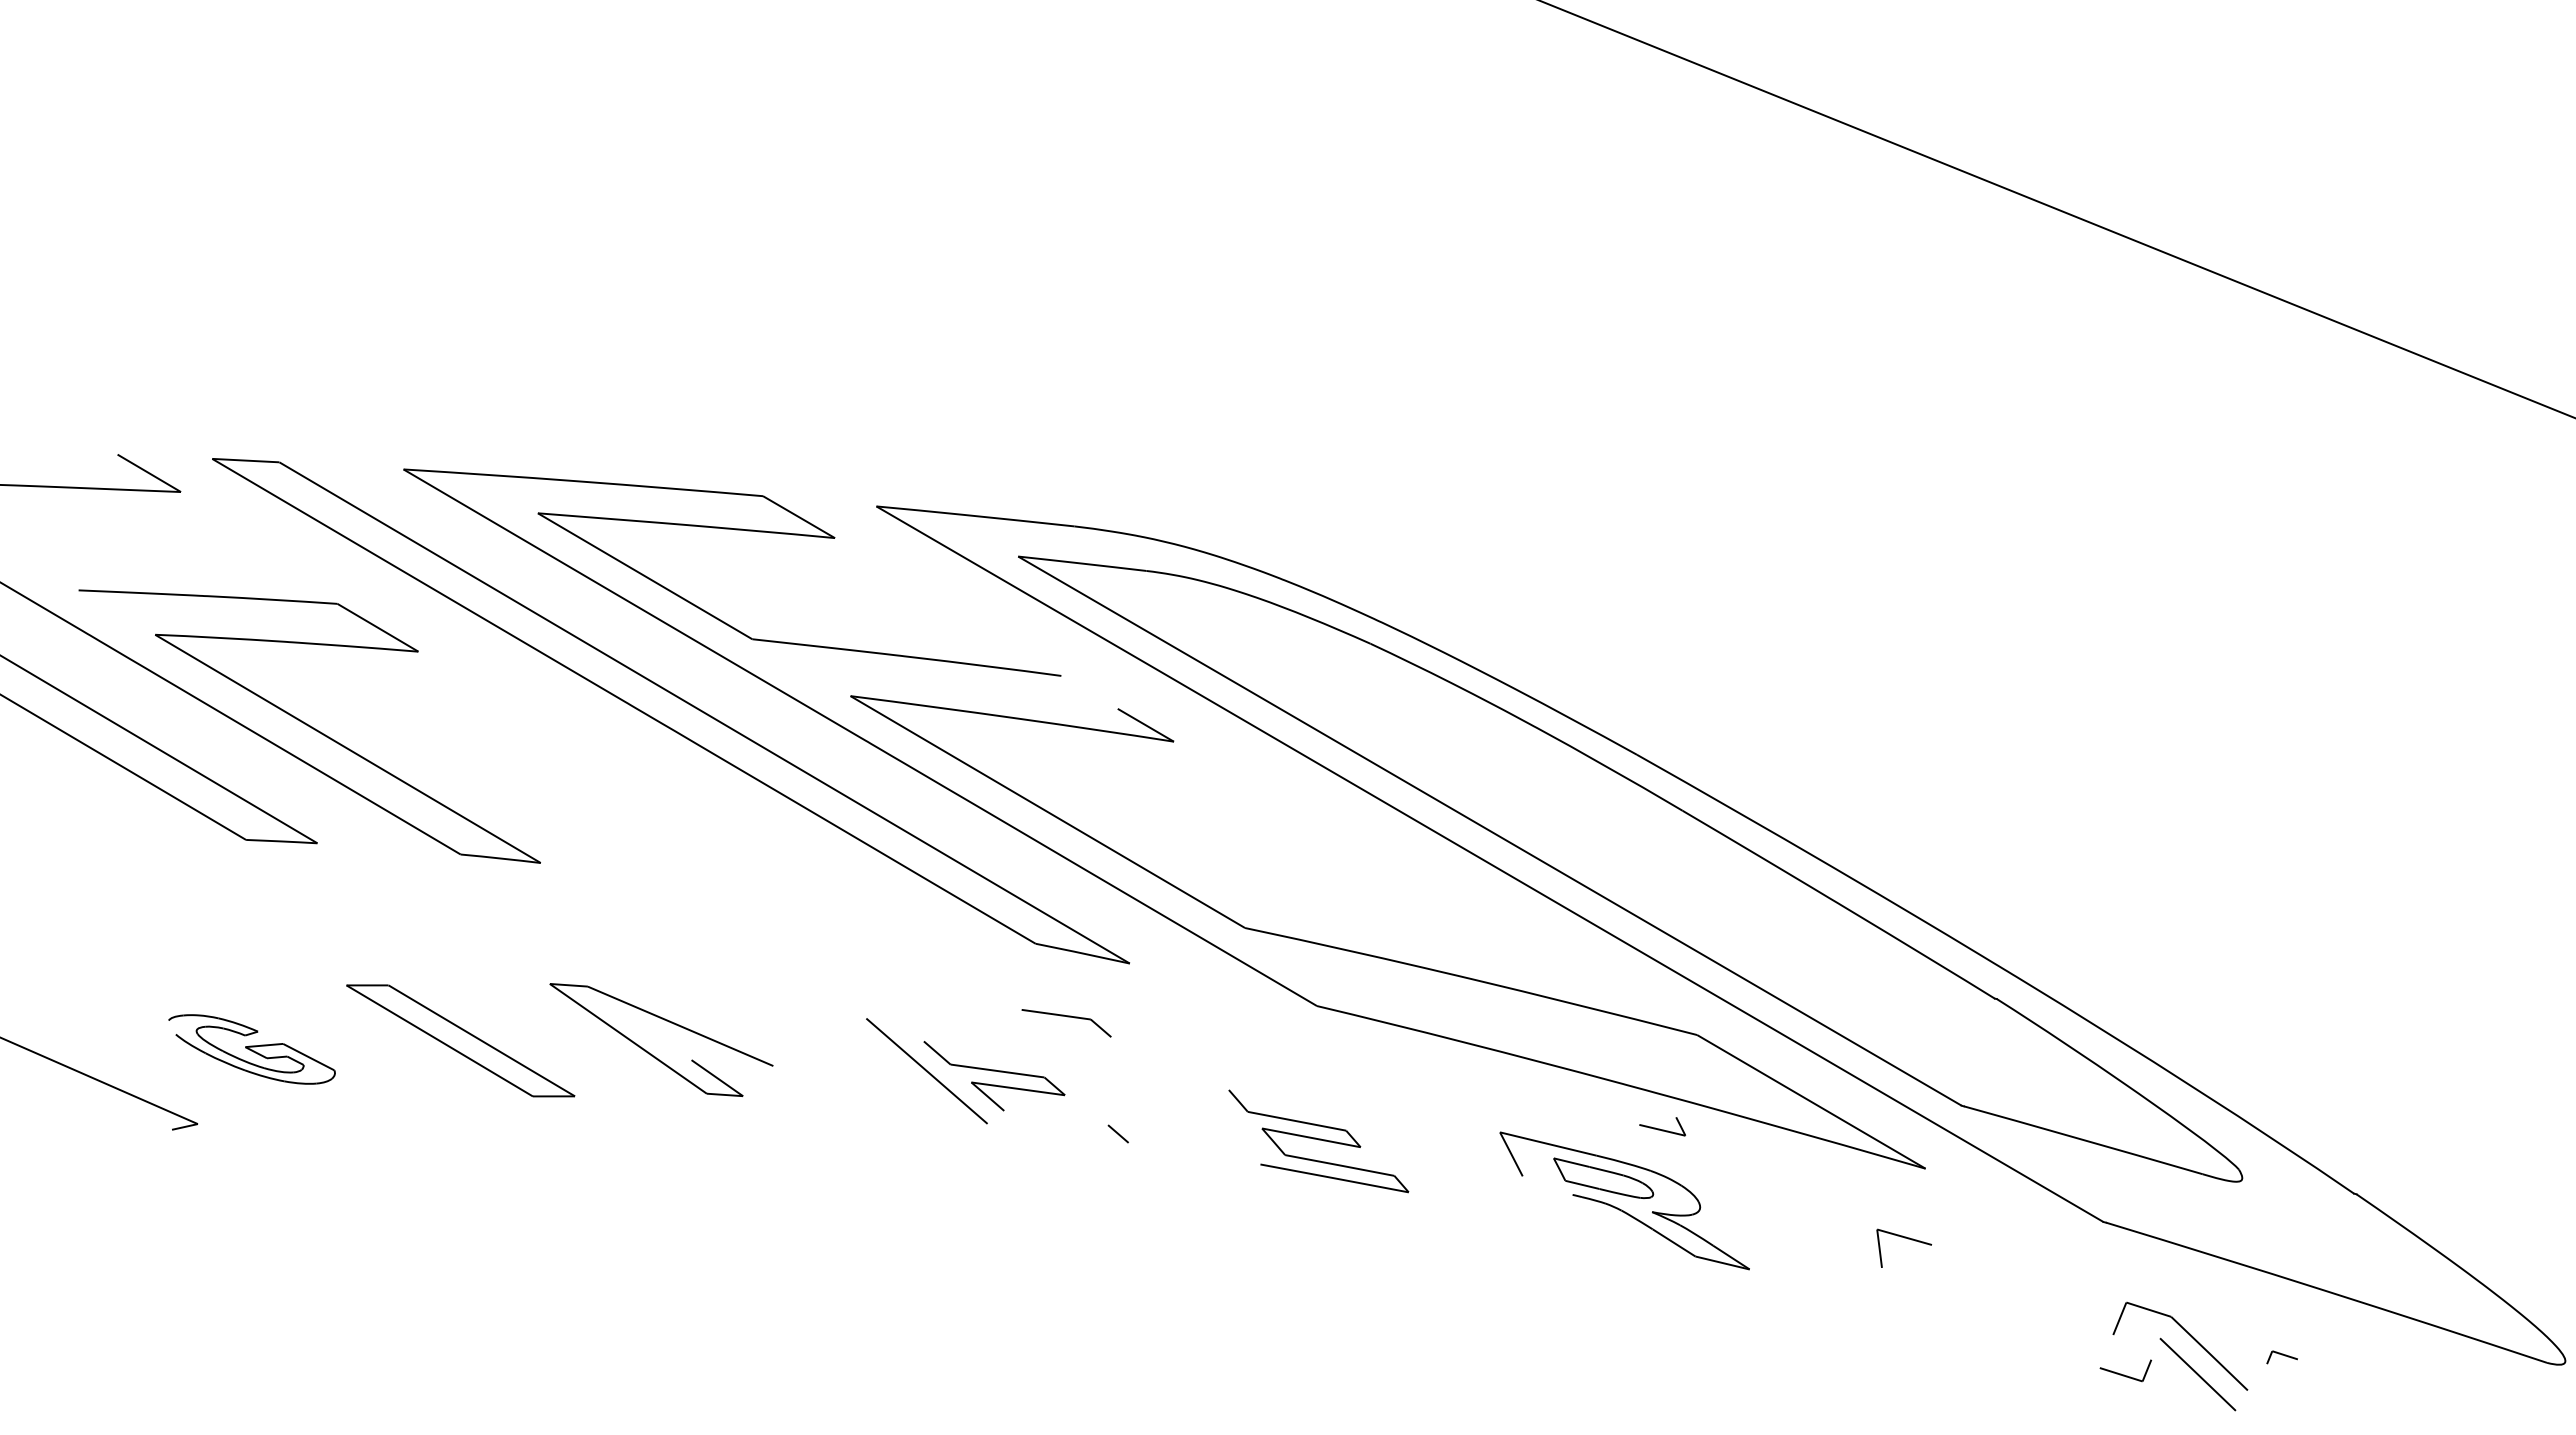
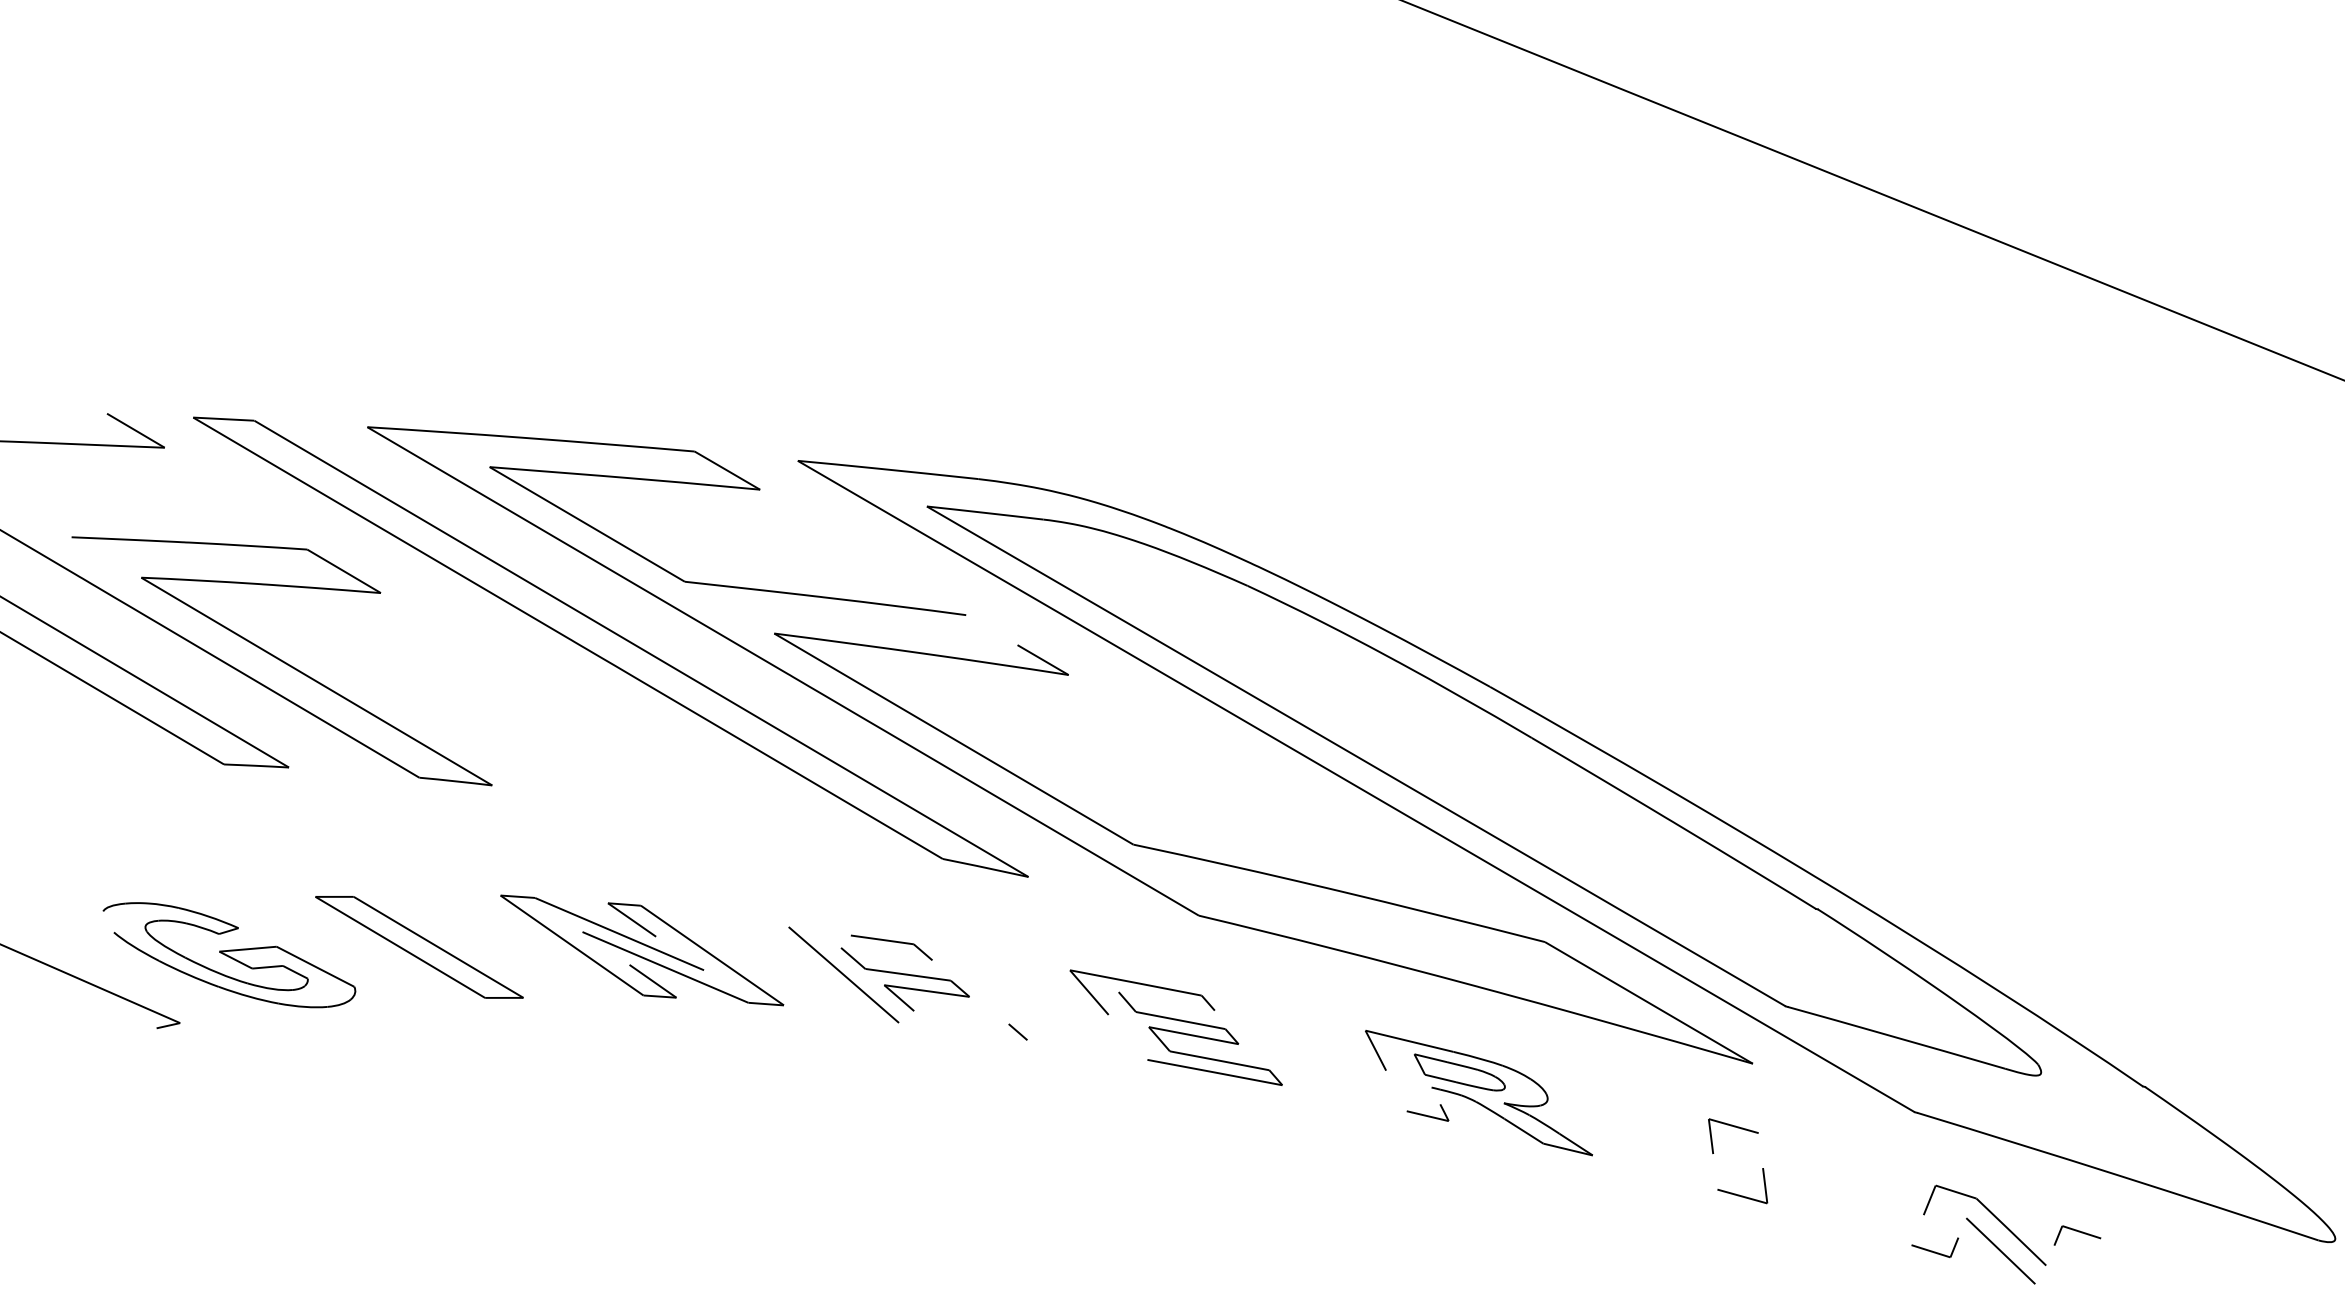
part: (1067, 1017) -> (892, 942), moved
part: (758, 1034) -> (690, 941), added
part: (251, 1049) -> (228, 955), size x1.67
part: (1254, 1082) -> (1142, 985), added
part: (1662, 1126) -> (1427, 1112), moved
part: (1910, 1312) -> (1739, 1194), added
part: (2282, 1357) -> (2077, 1235), size x1.67

